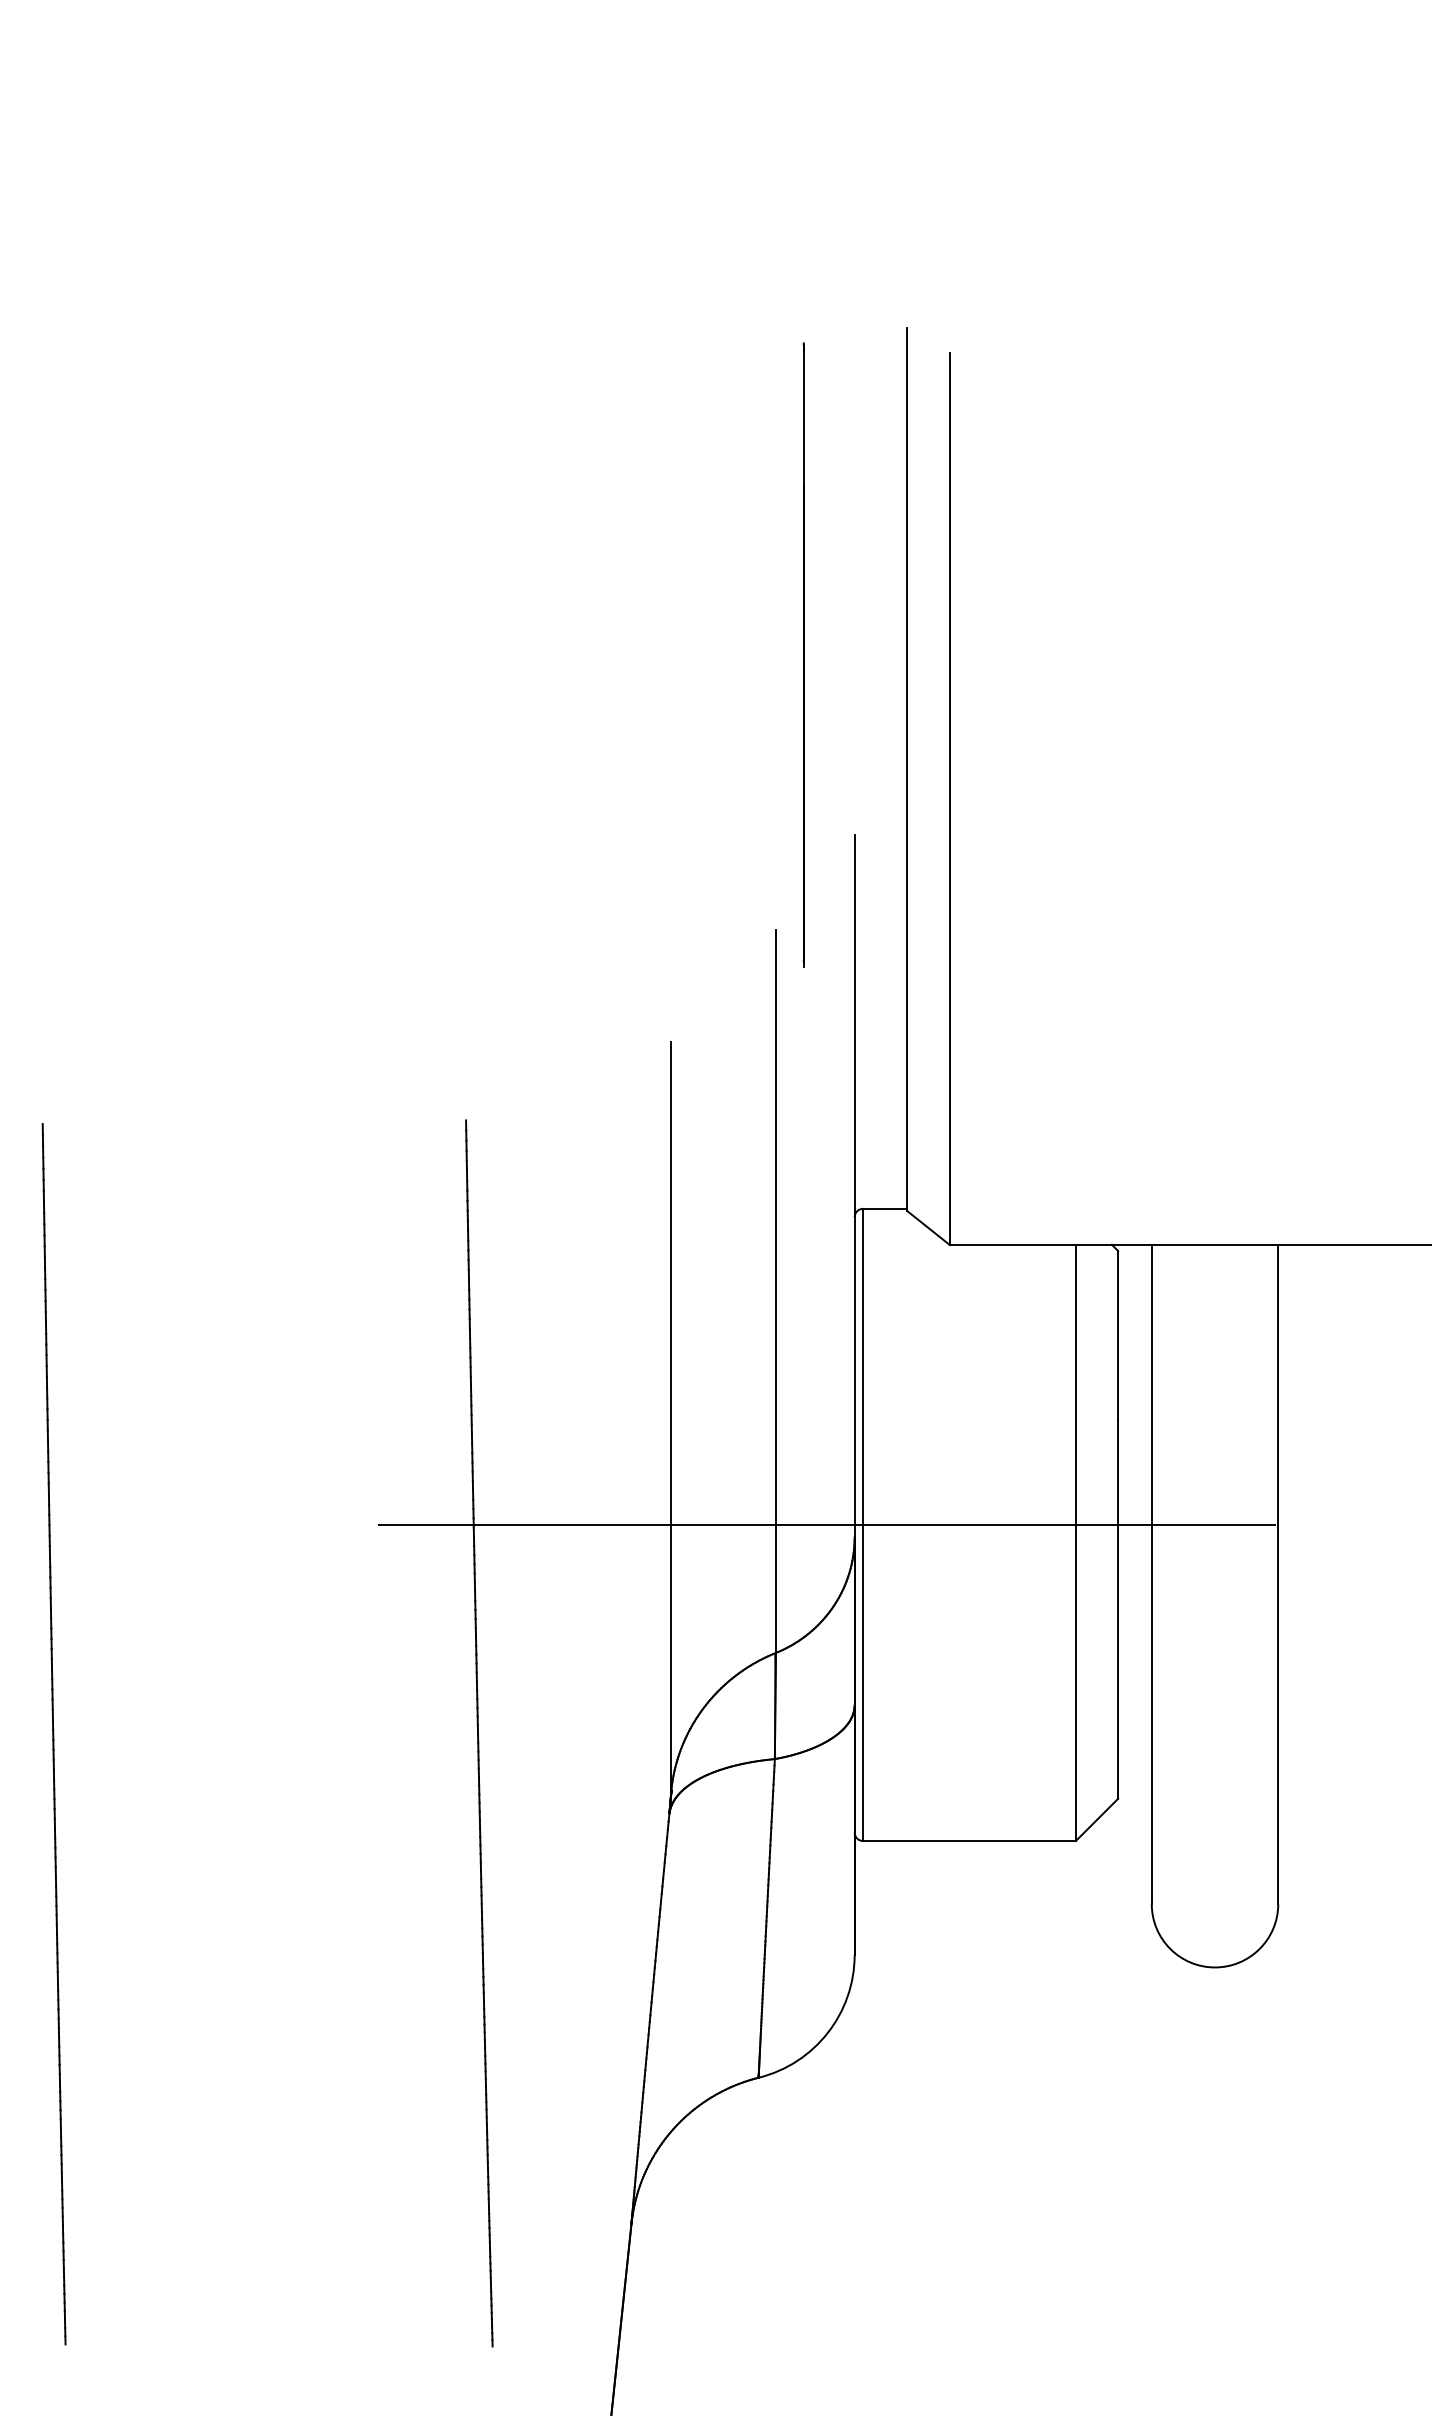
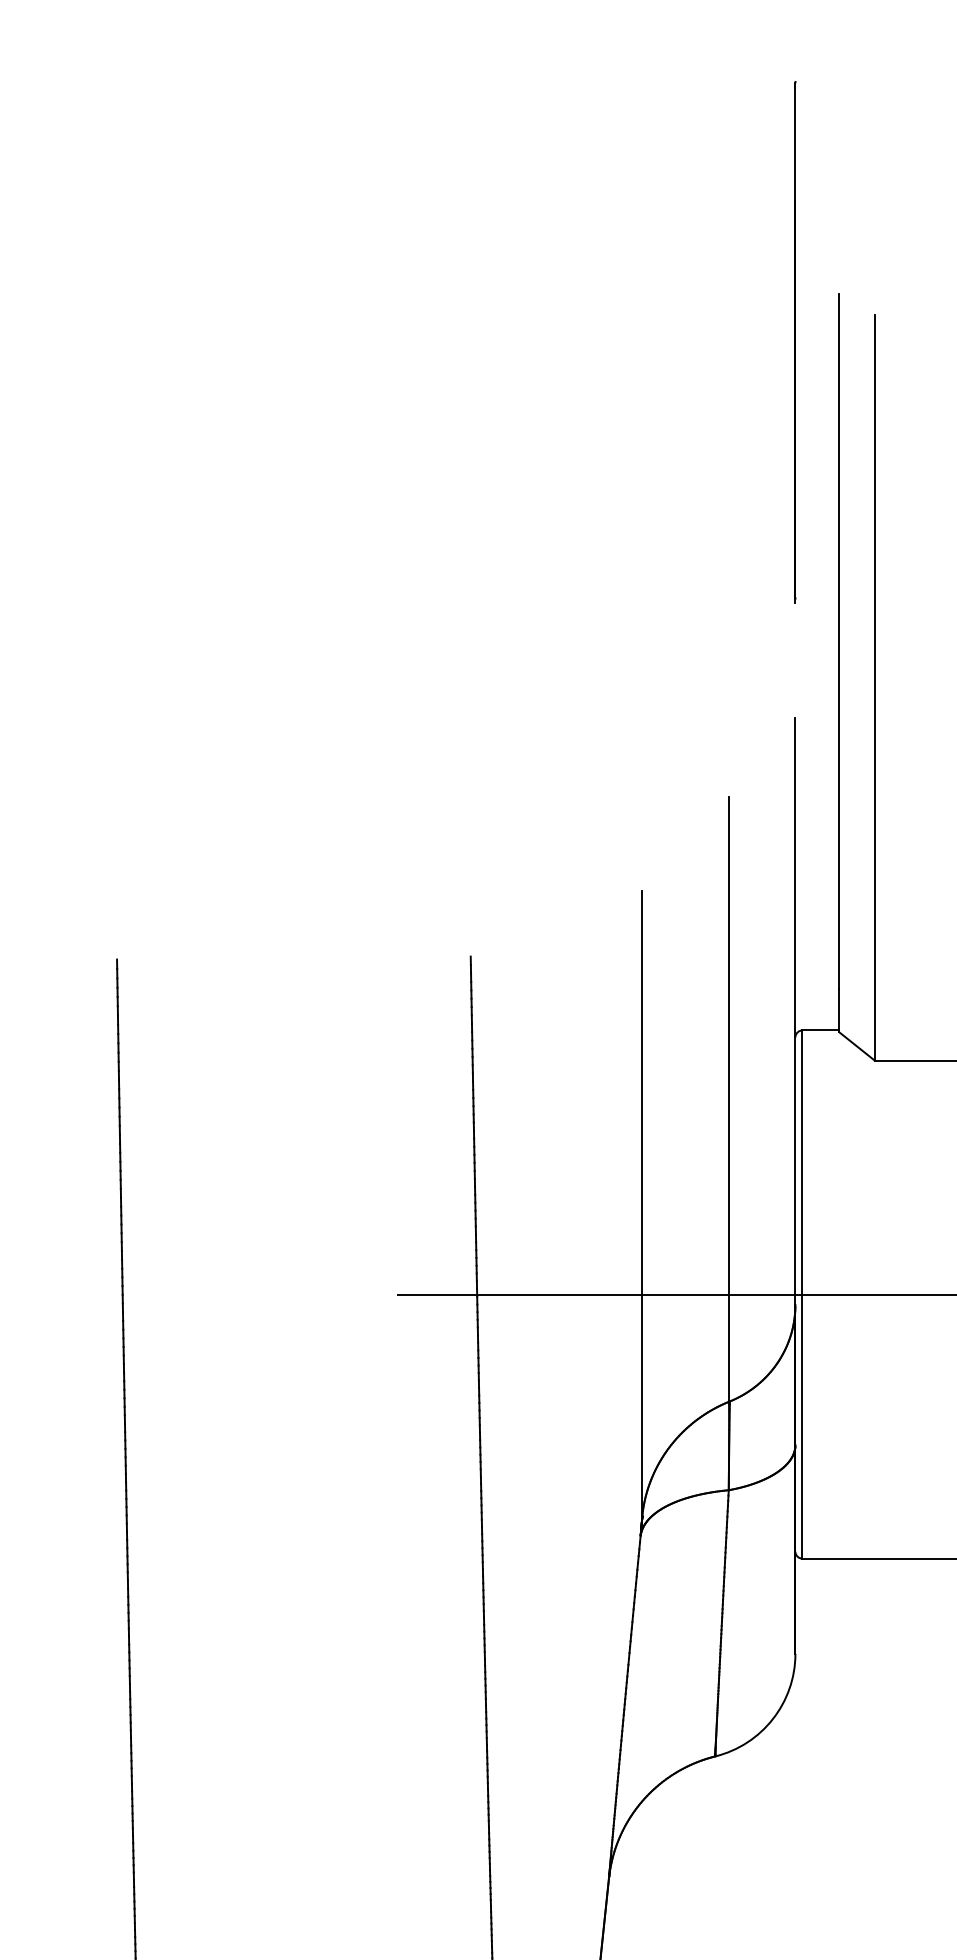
line: (803, 654) -> (795, 341), moved

